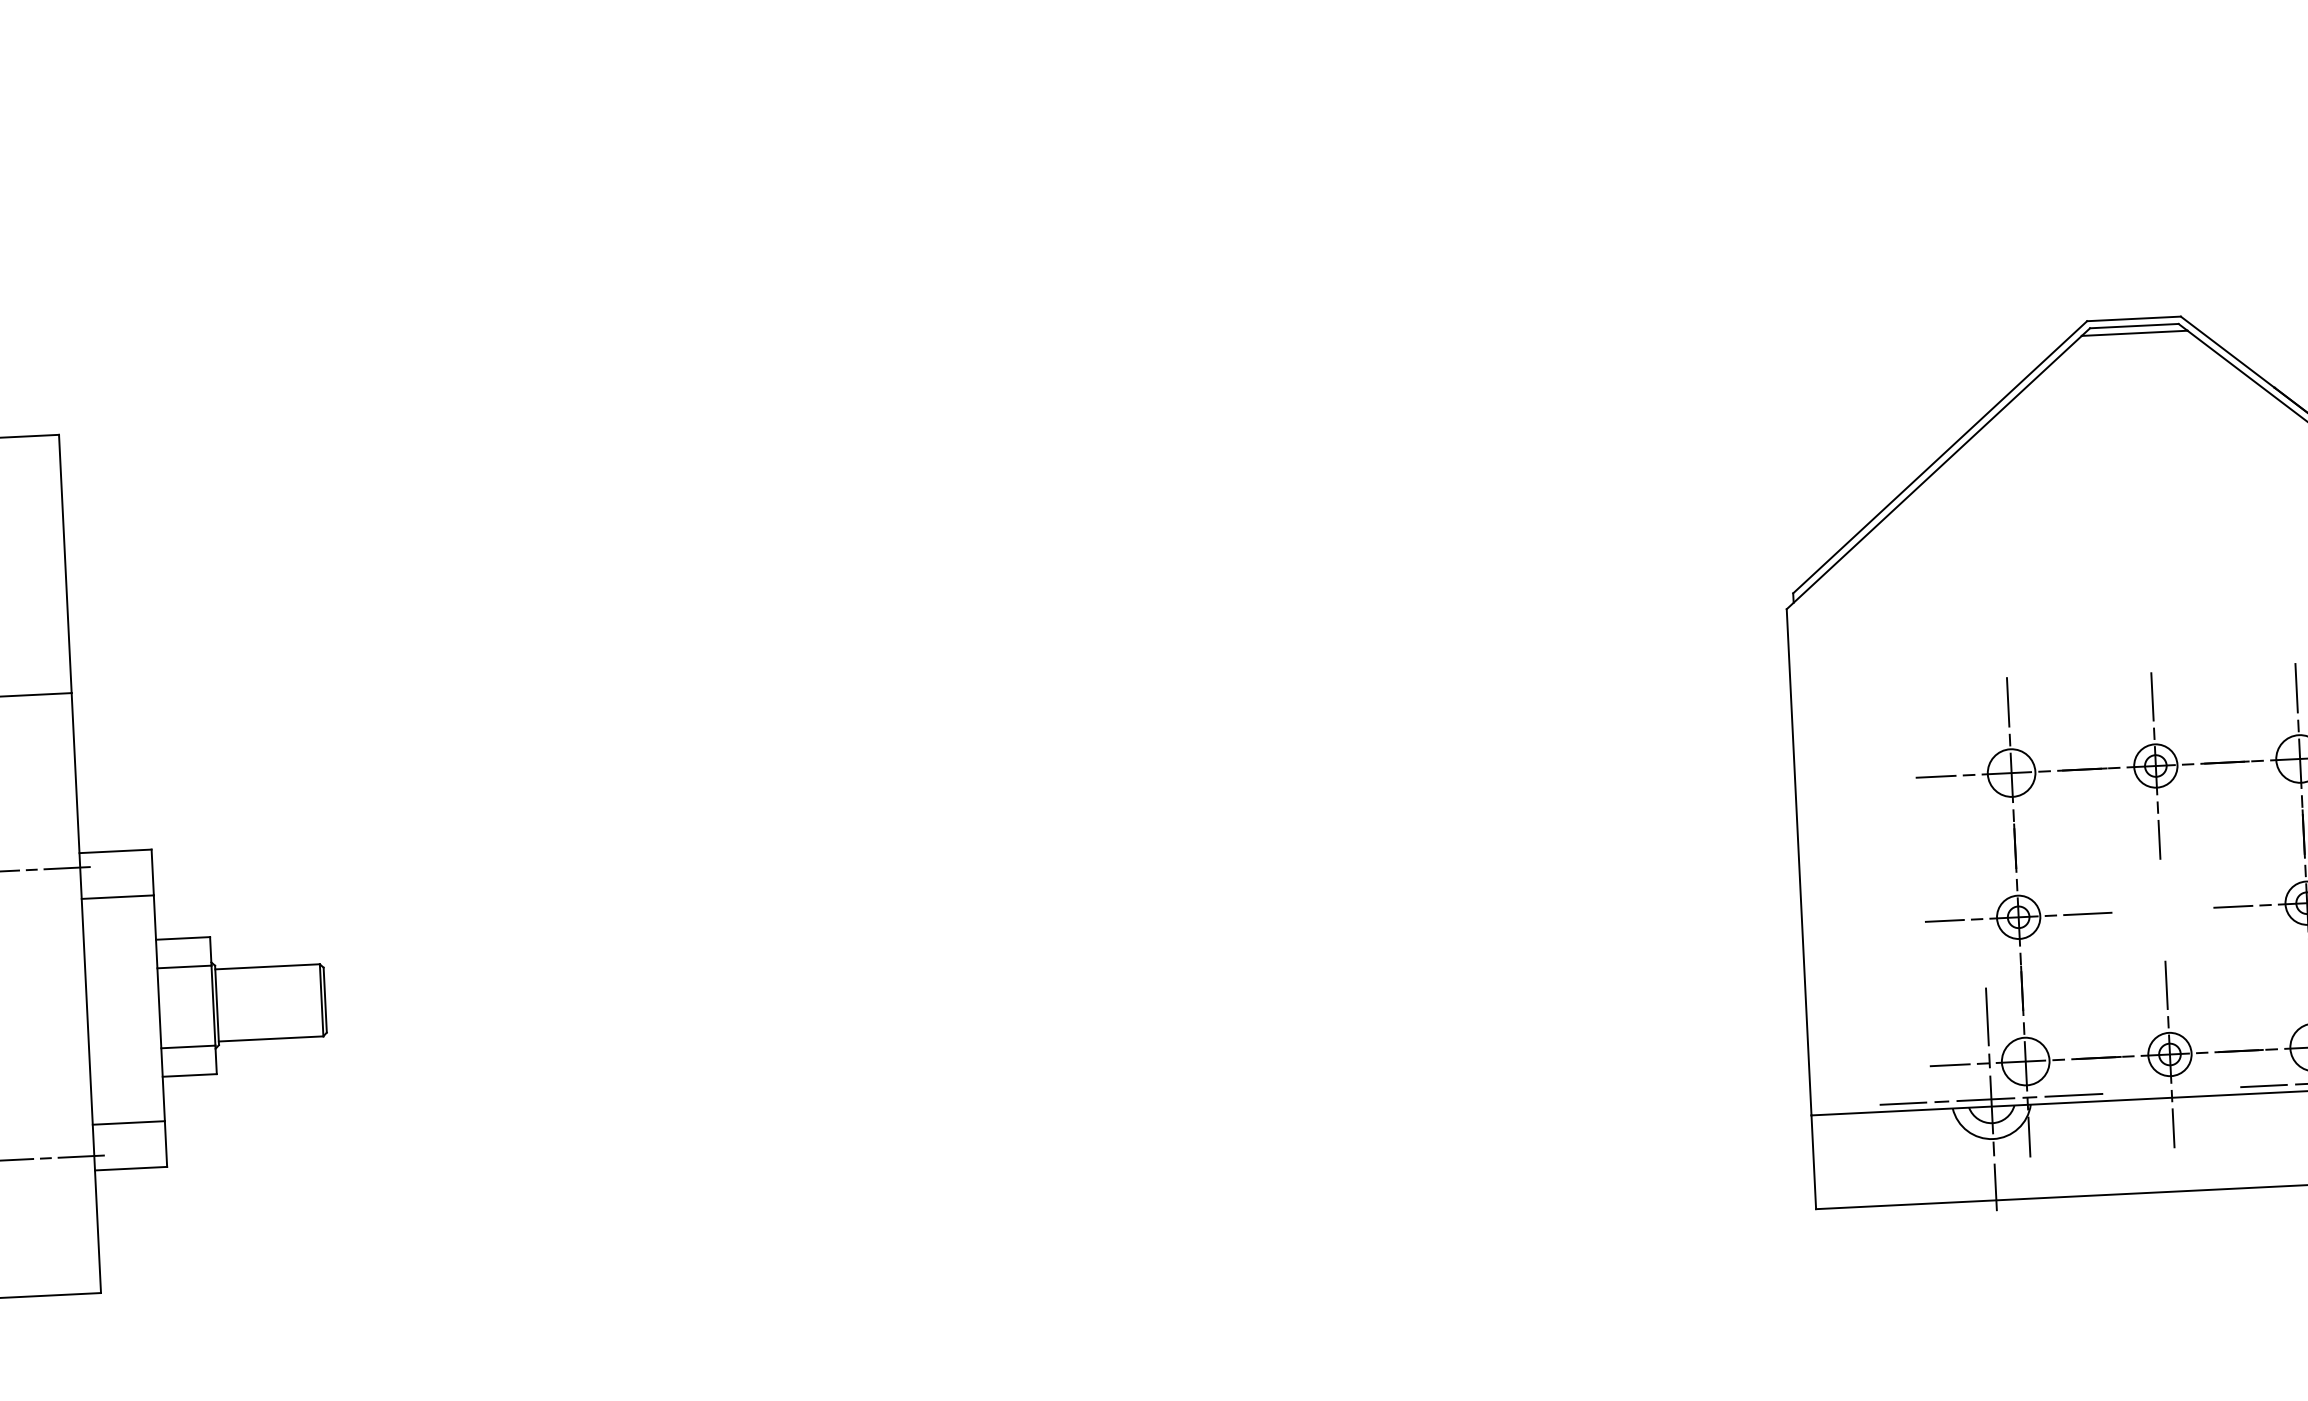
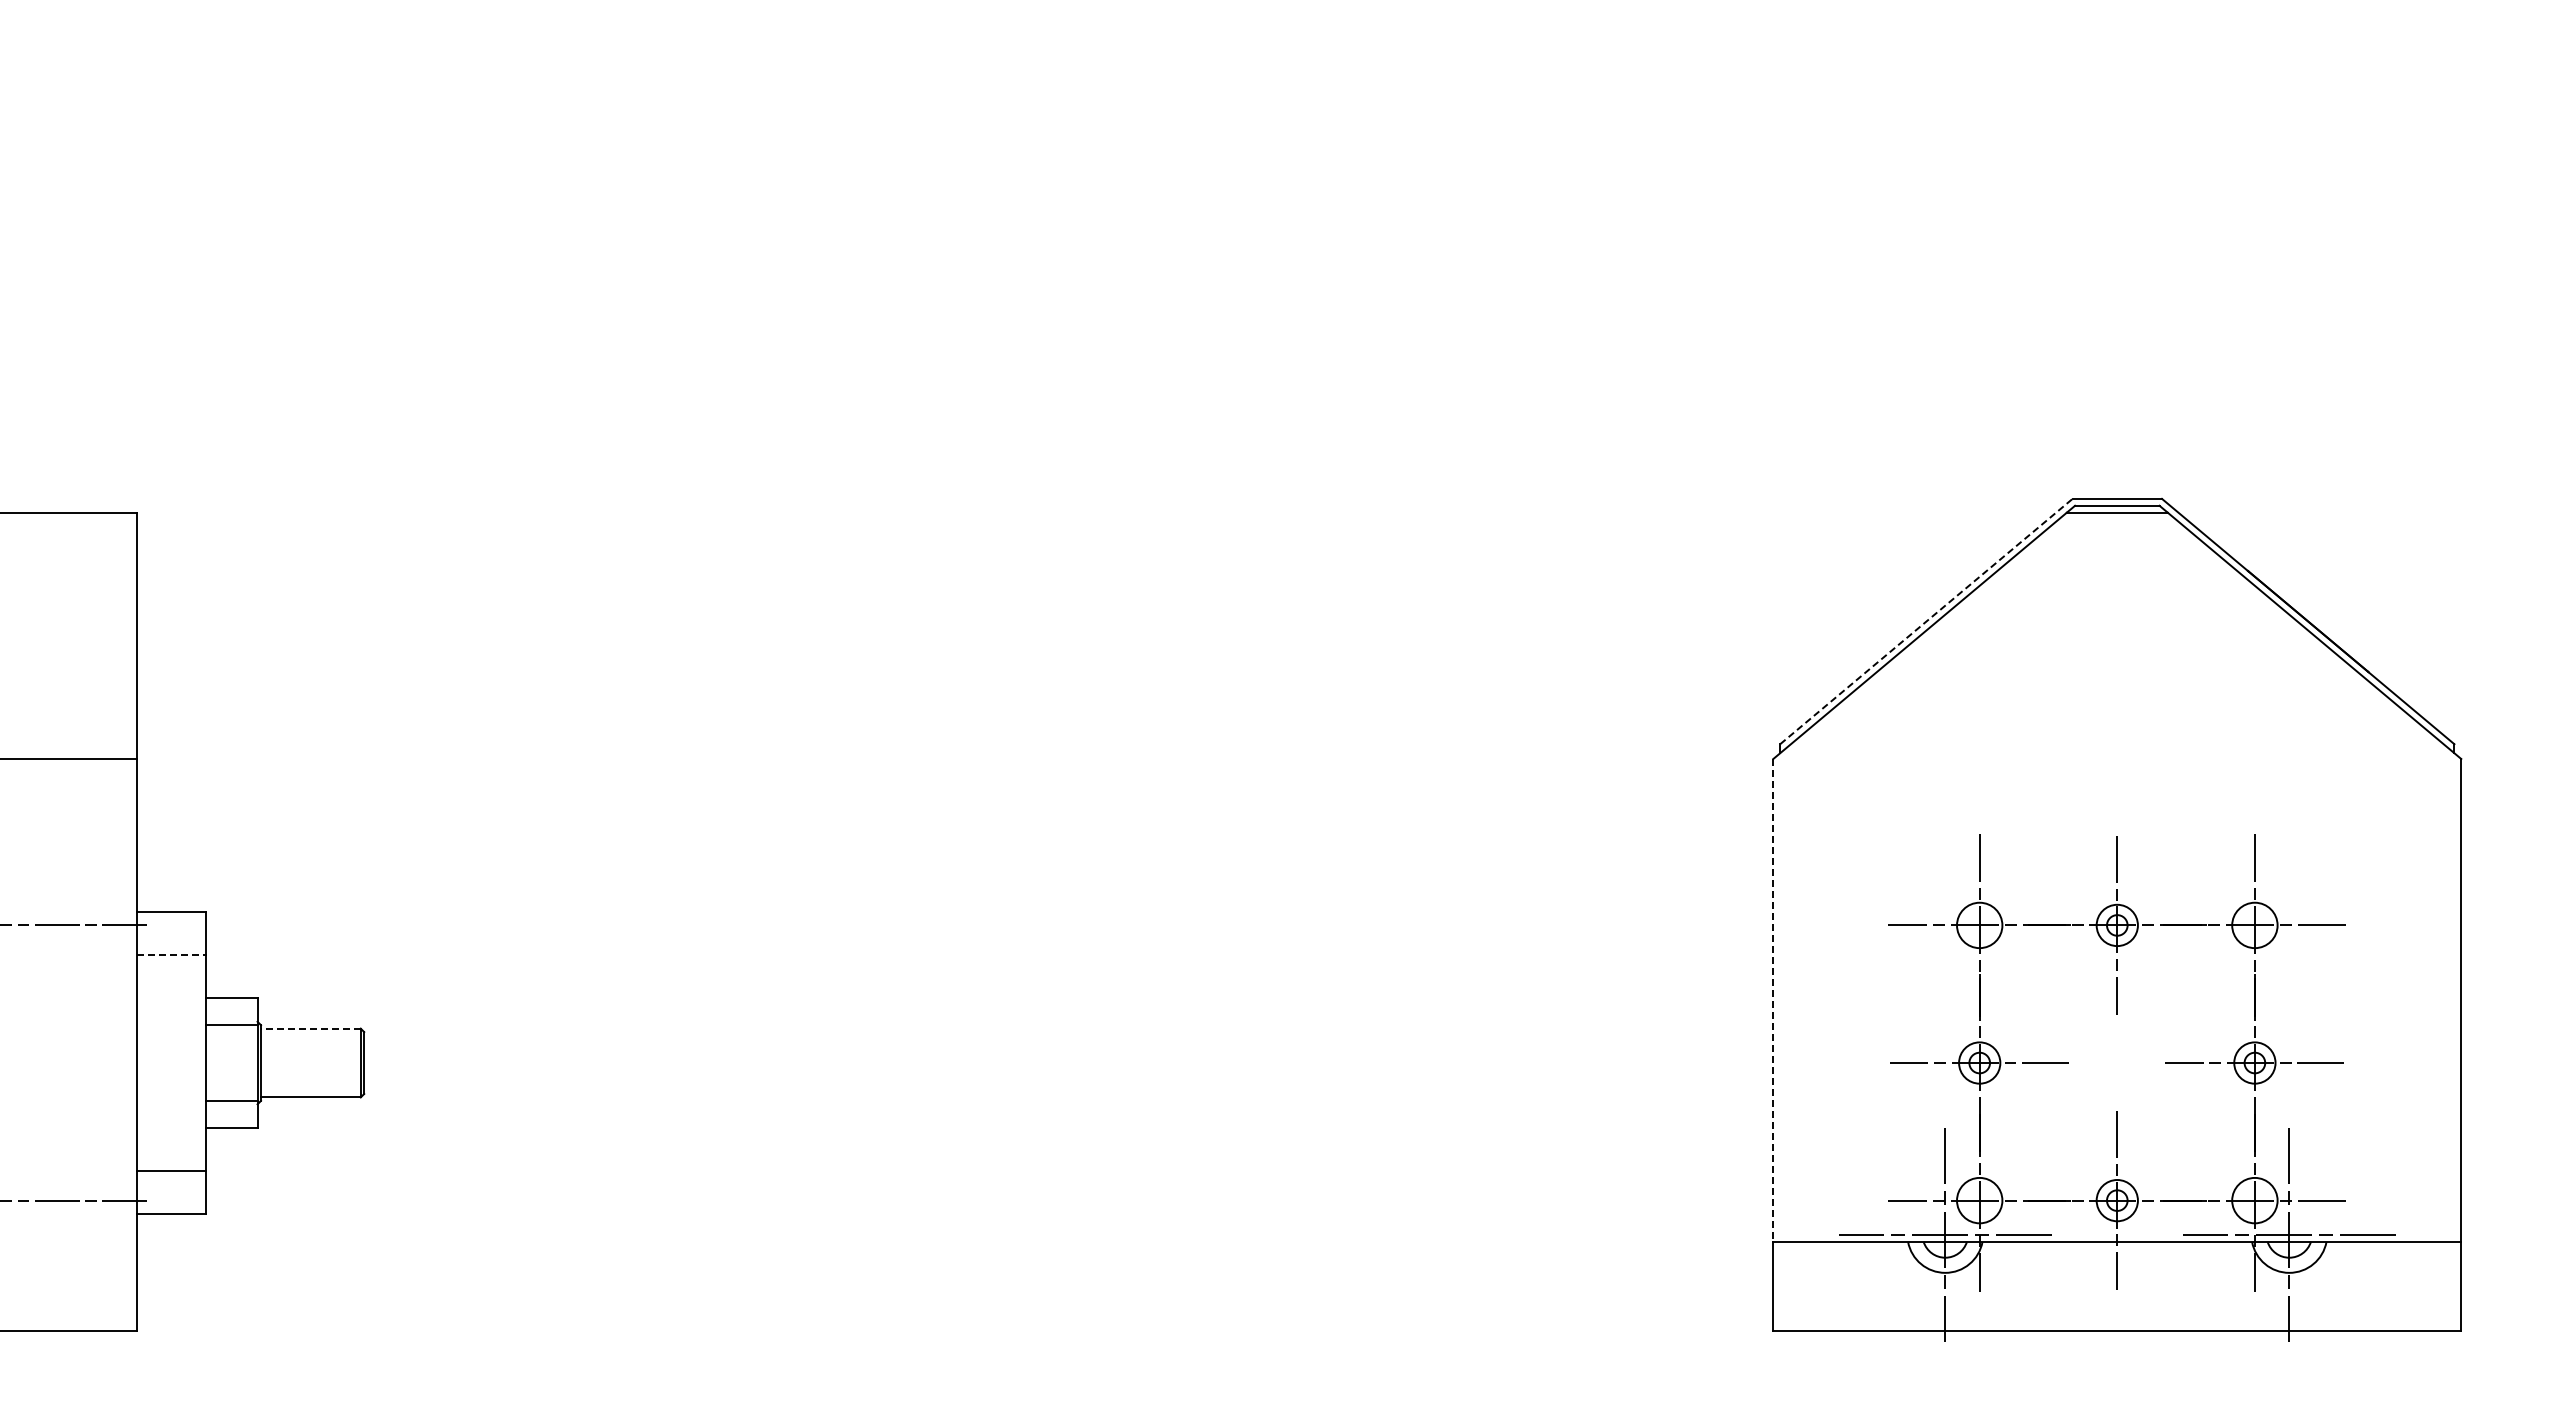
line: (1940, 457) -> (1926, 621), solid -> dashed
line: (1799, 862) -> (1773, 1000), solid -> dashed
line: (118, 897) -> (172, 955), solid -> dashed
line: (267, 966) -> (310, 1028), solid -> dashed

